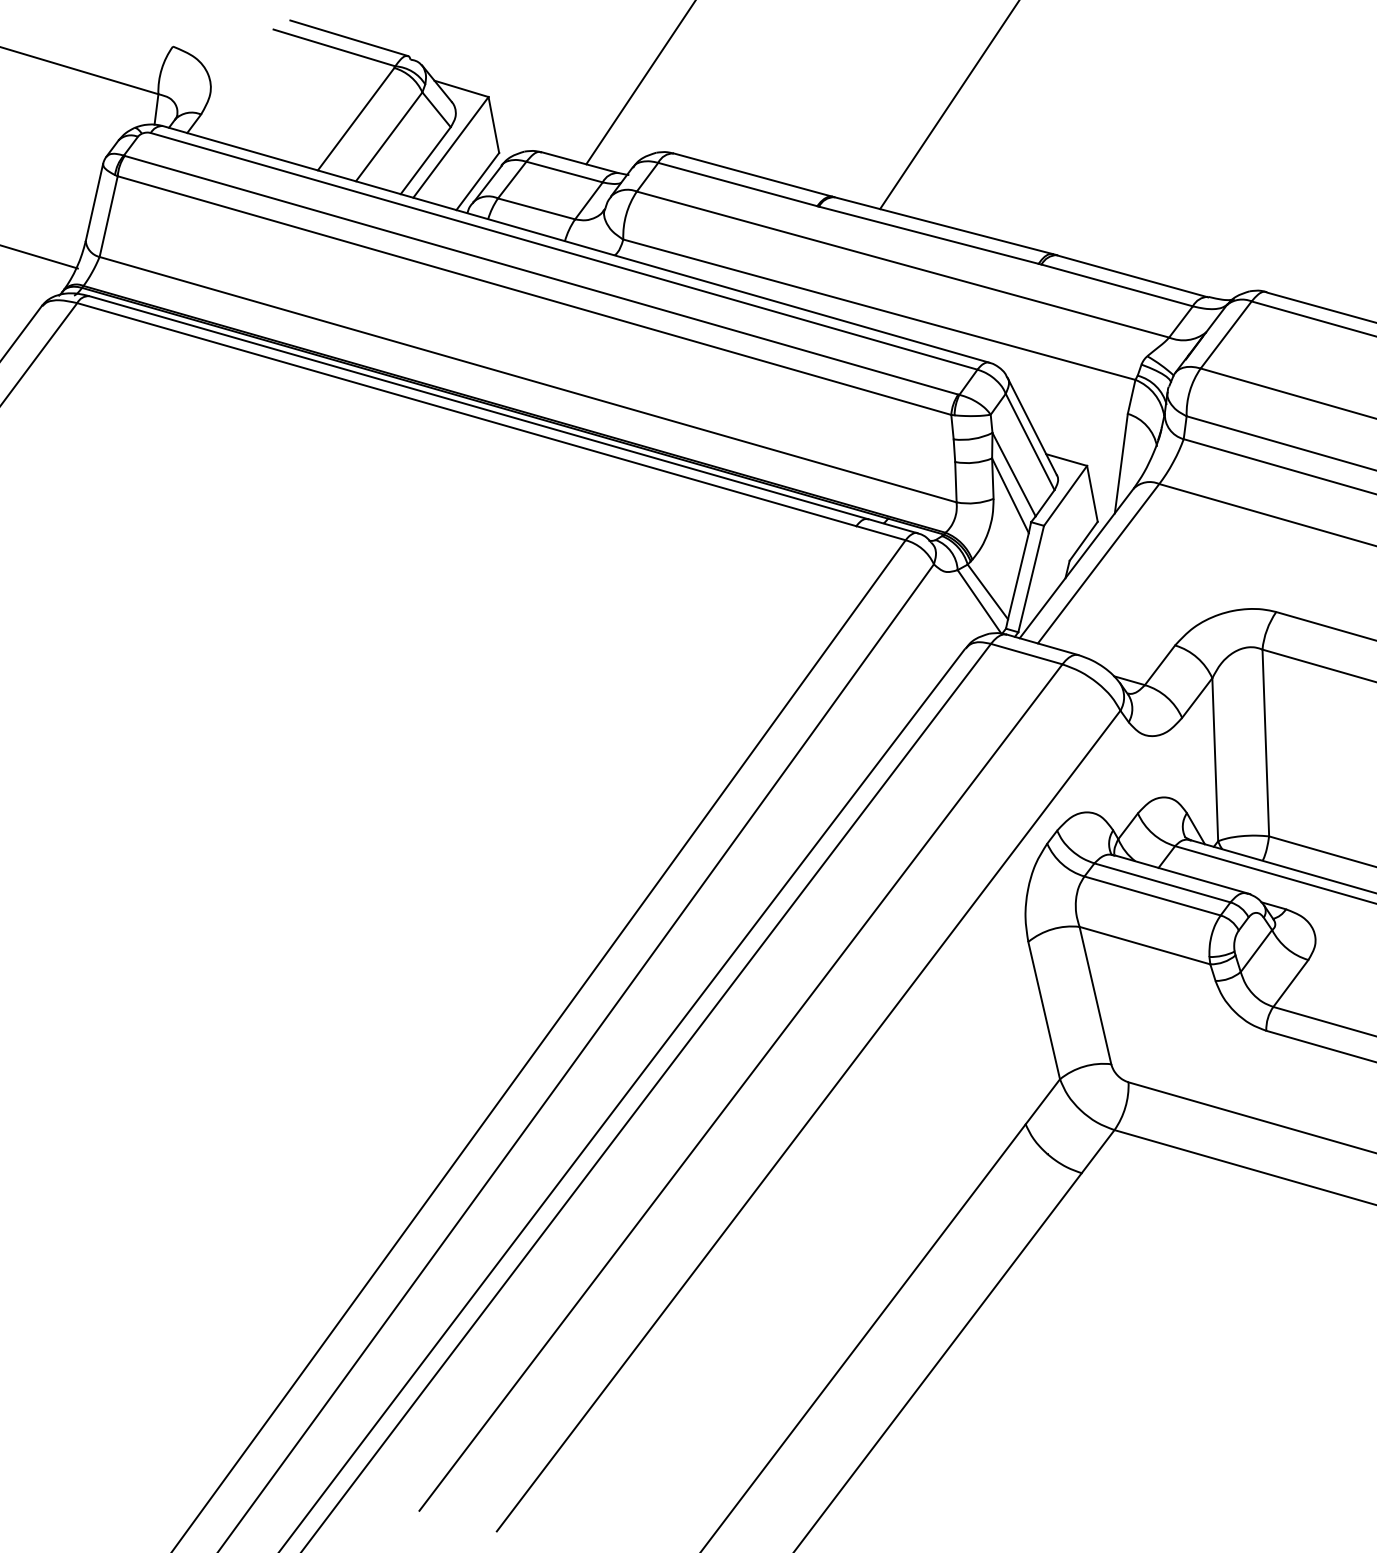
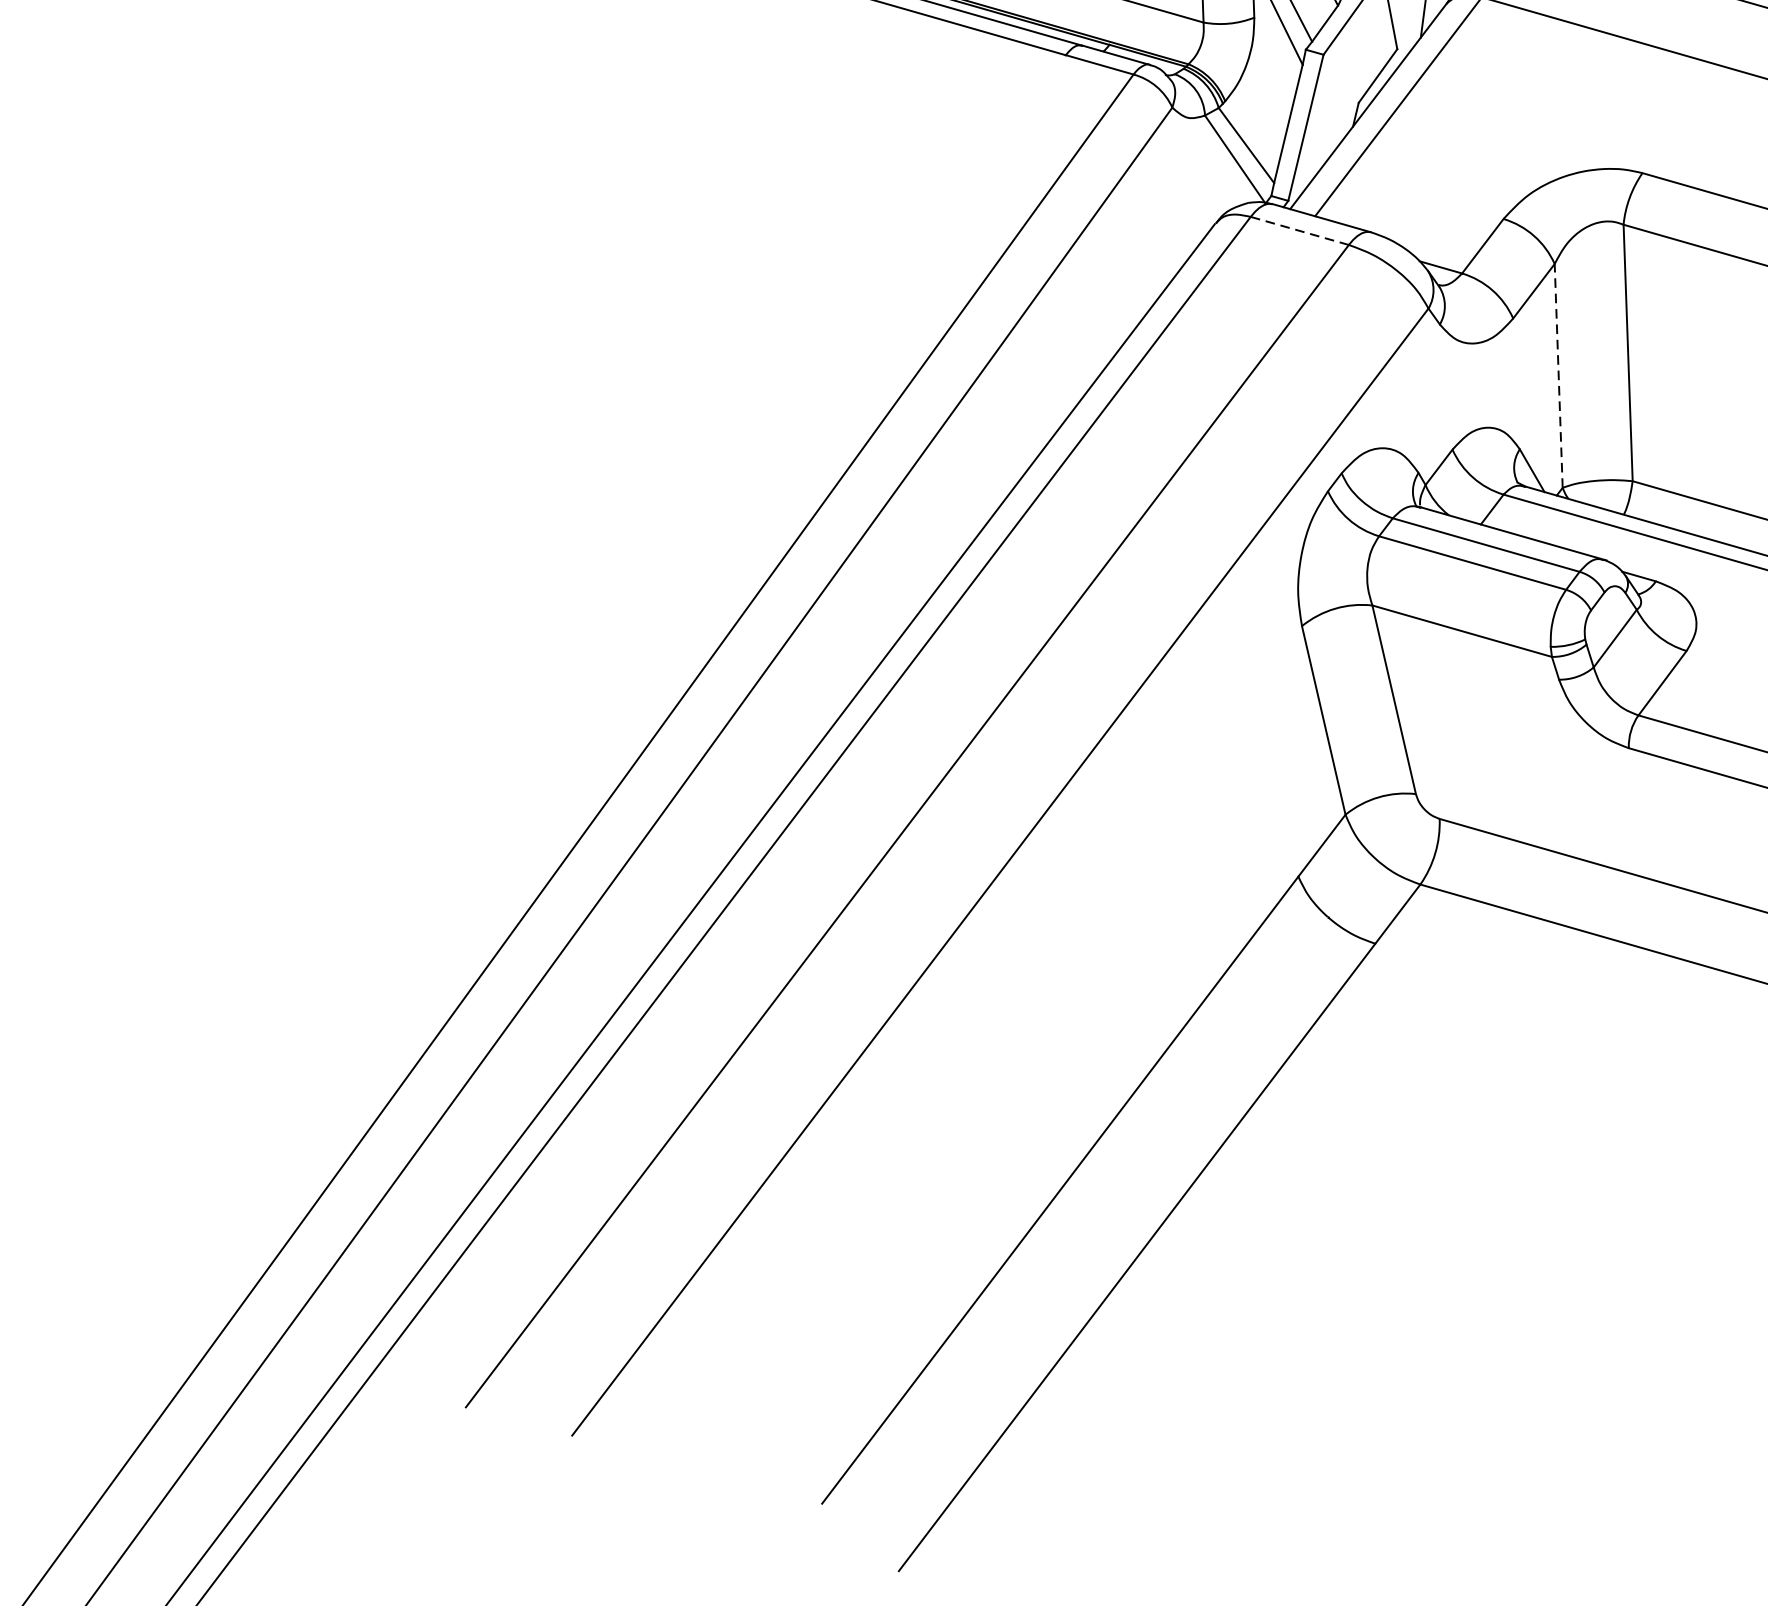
line: (1026, 654) -> (1299, 231), solid -> dashed
line: (1215, 759) -> (1559, 375), solid -> dashed

